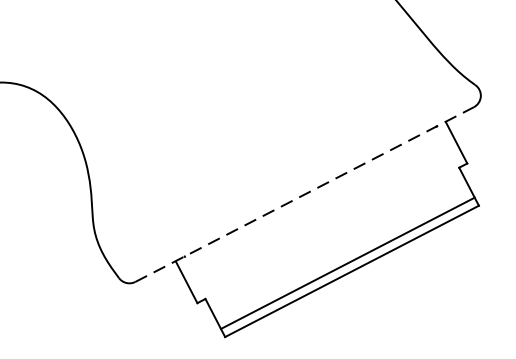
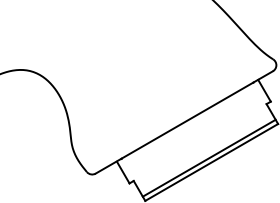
line: (304, 194) -> (184, 122), dashed -> solid

